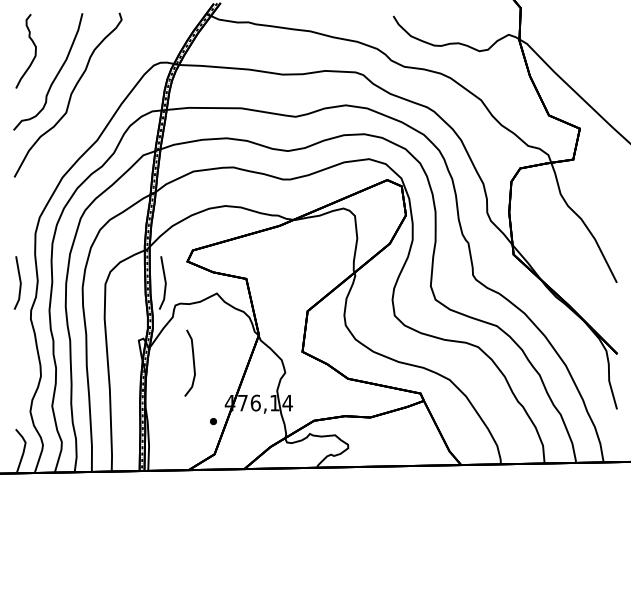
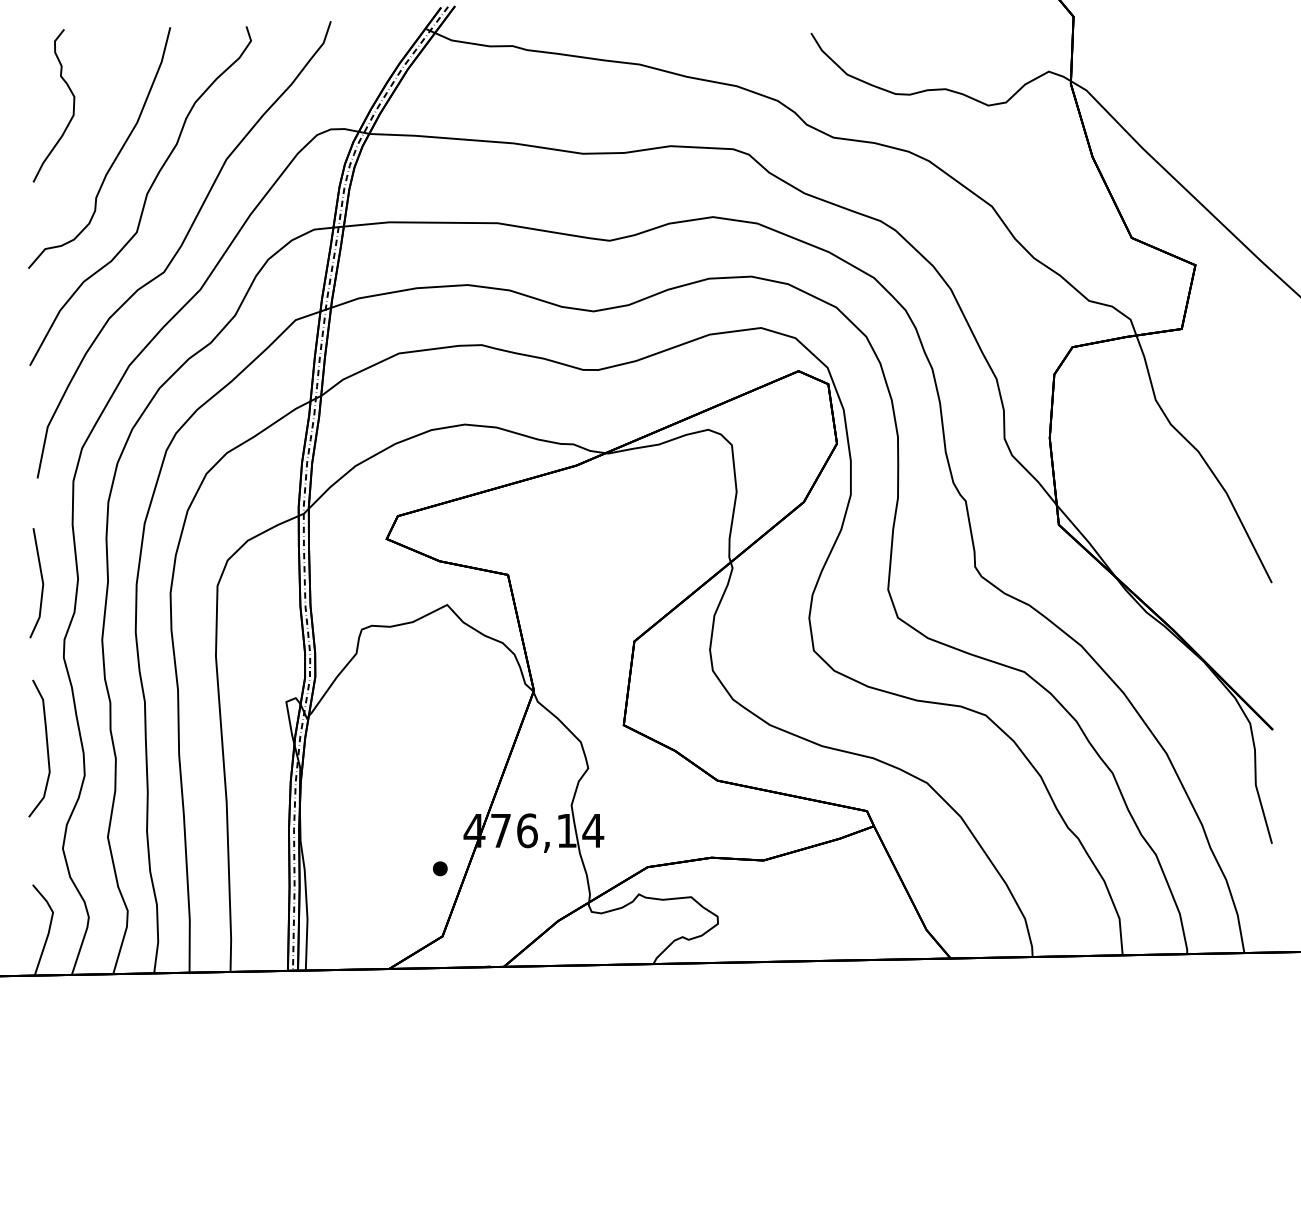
curve: (88, 120) -> (182, 248), added
line: (164, 282) -> (339, 582), removed
curve: (192, 360) -> (44, 743), moved

